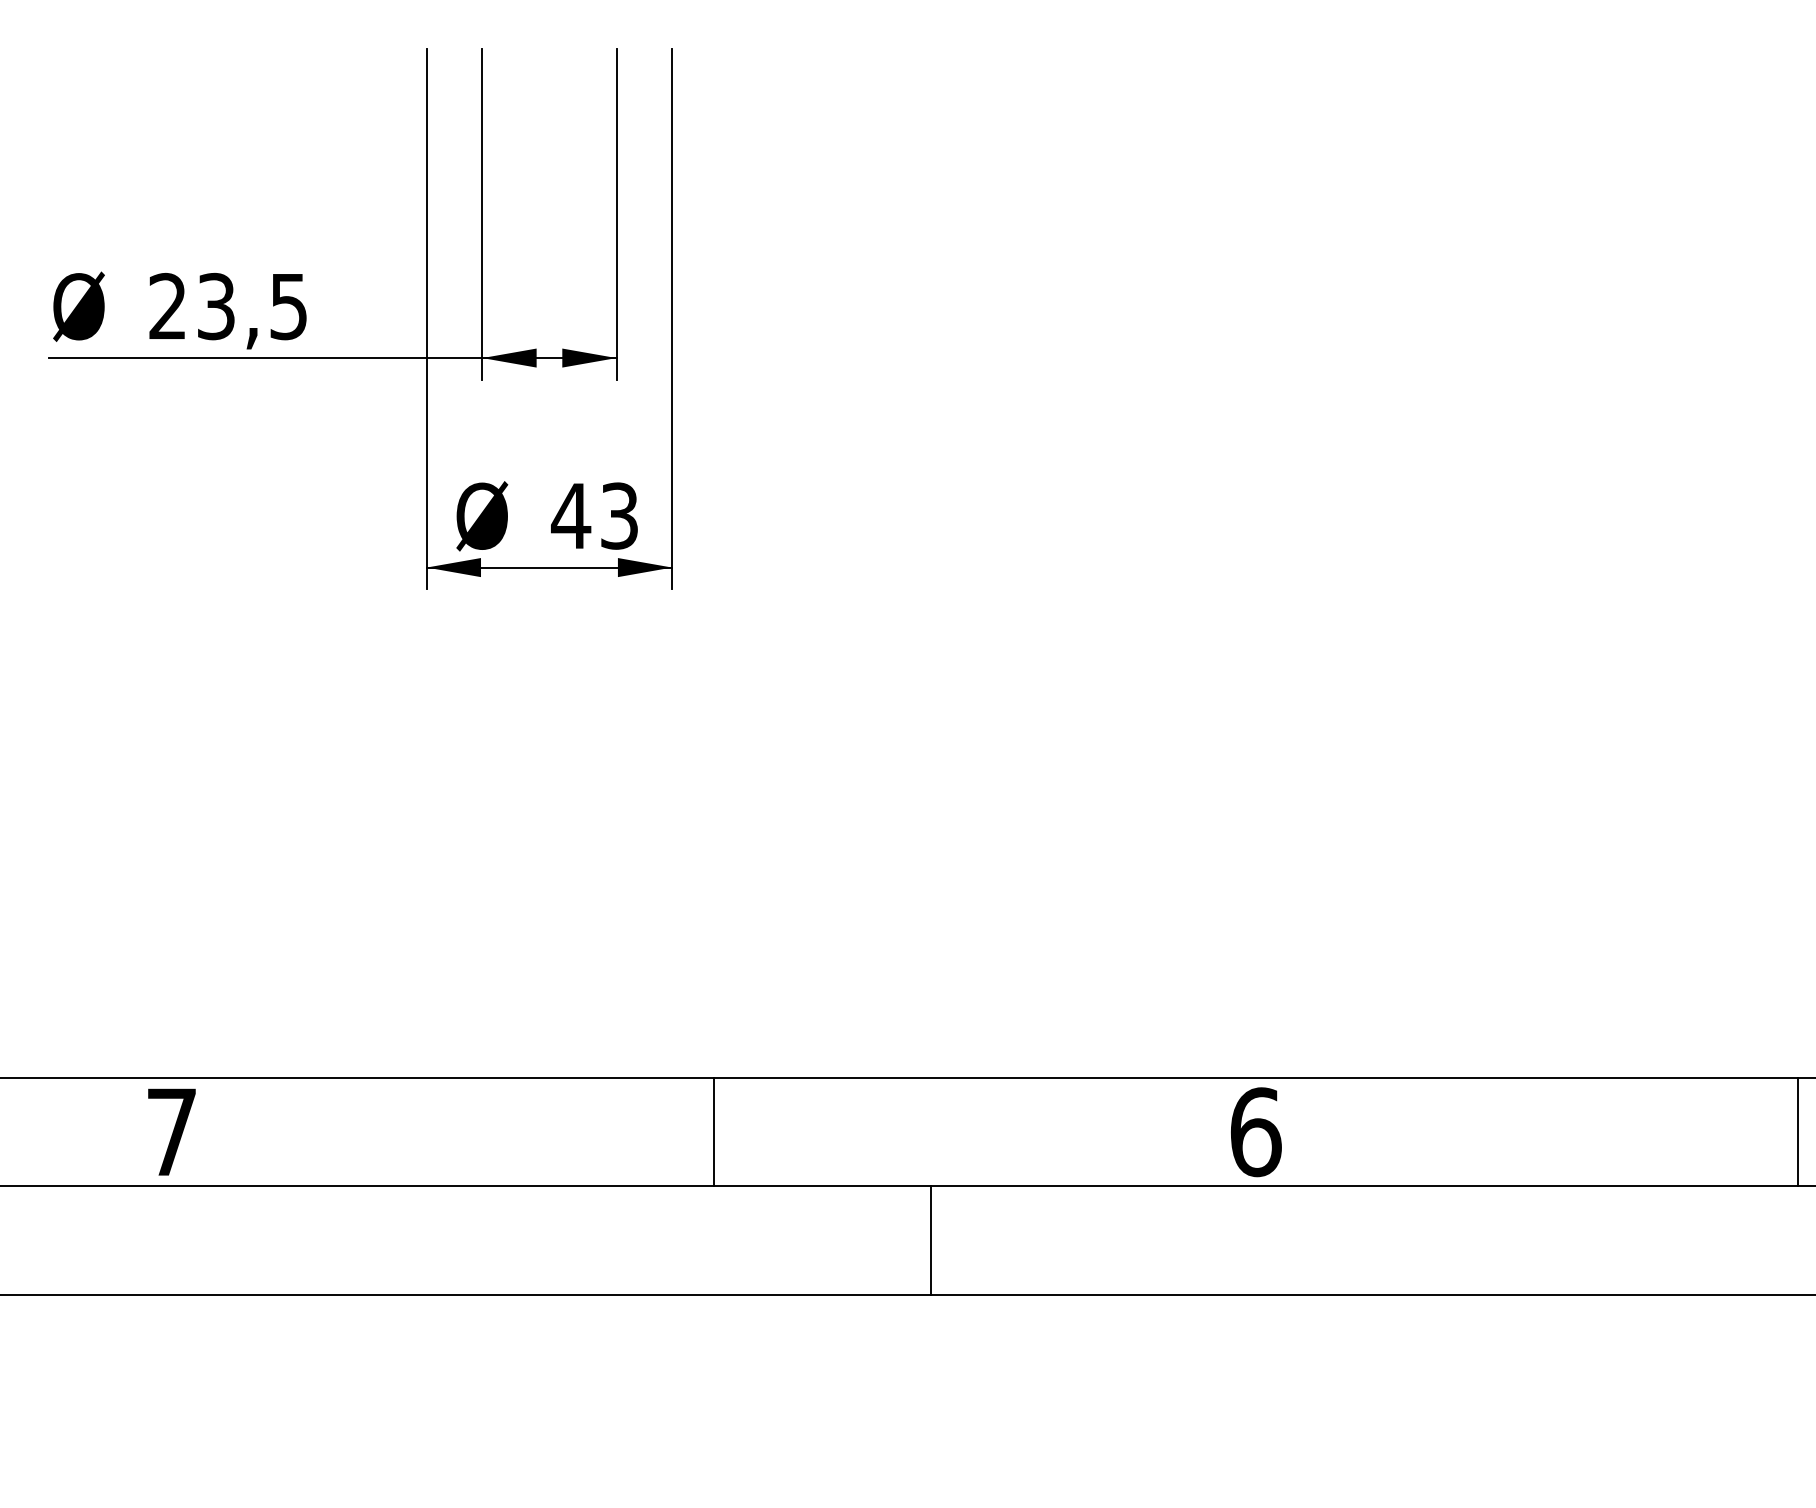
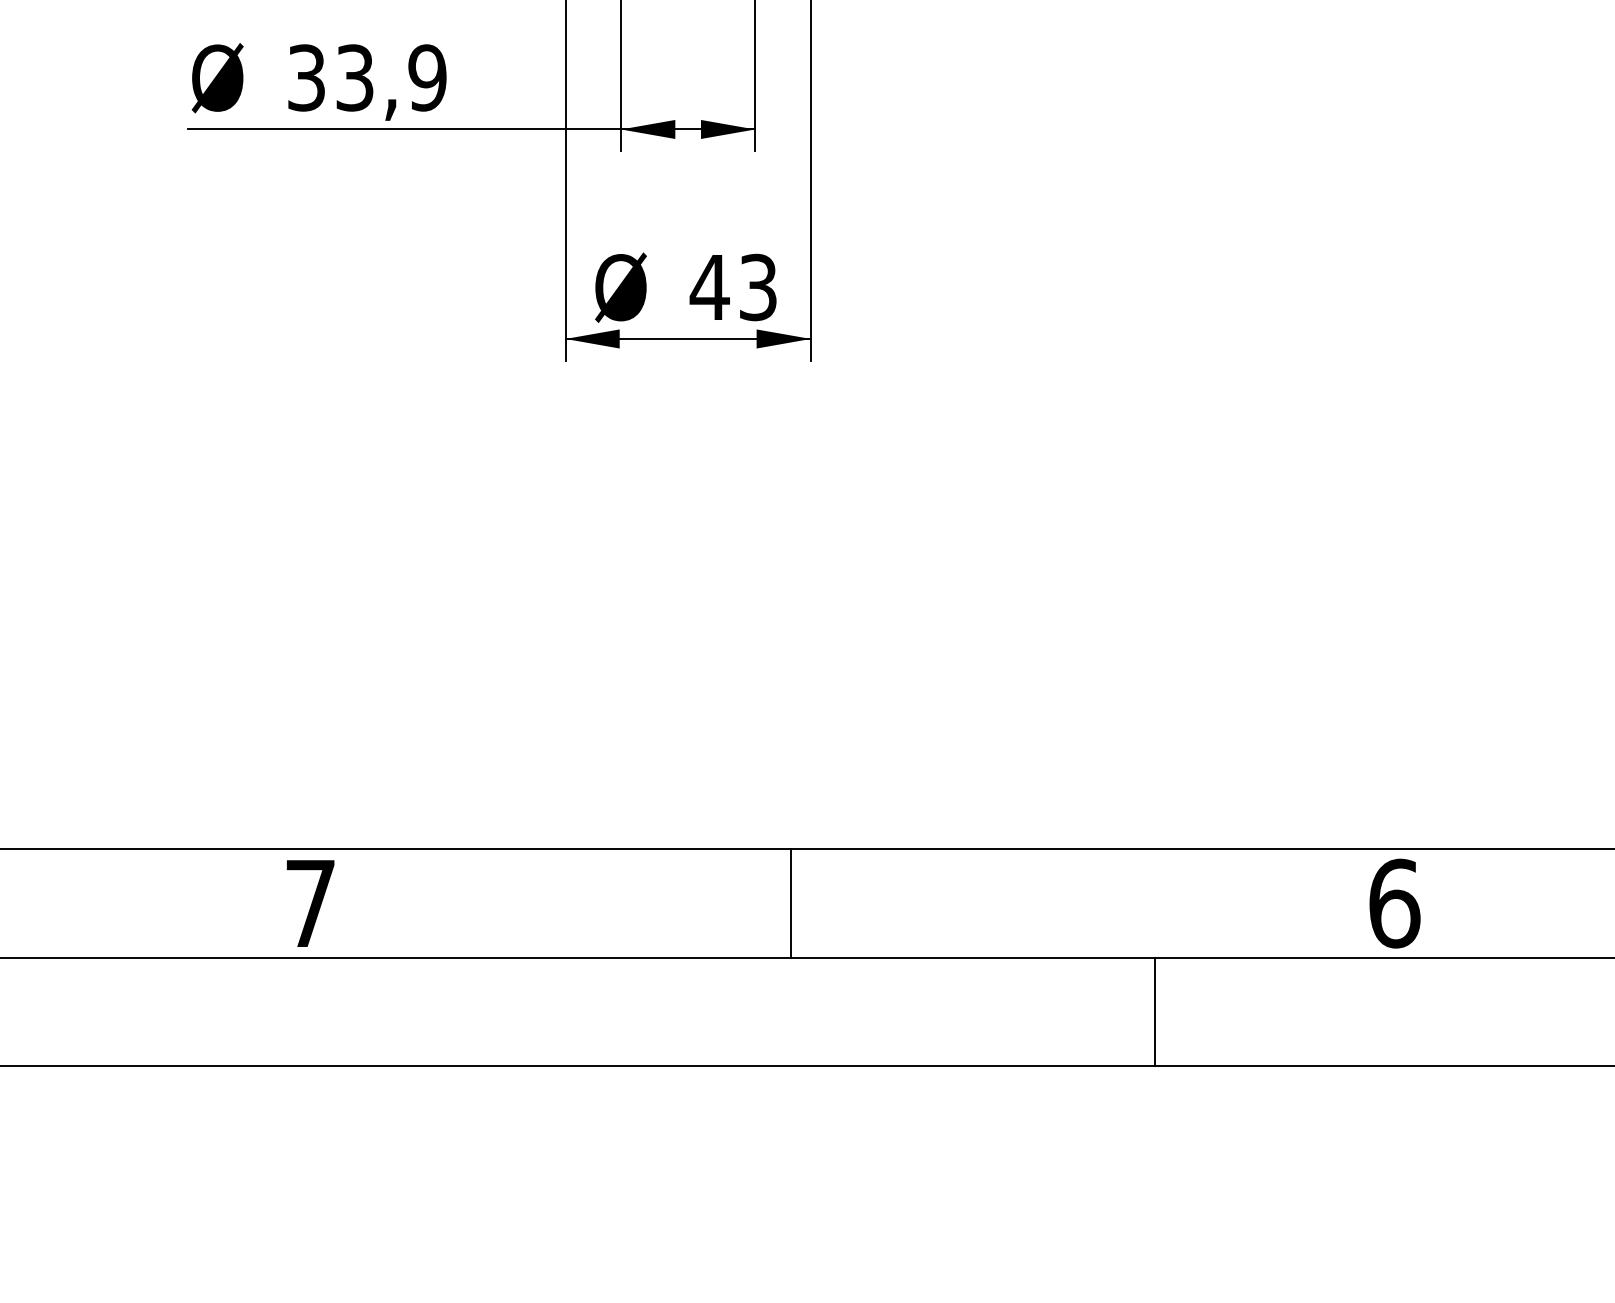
text: (228, 306) -> (367, 77), 23,5 -> 33,9
line: (714, 1131) -> (791, 902), moved
line: (931, 1240) -> (1155, 1011), moved

